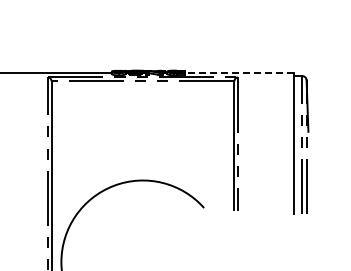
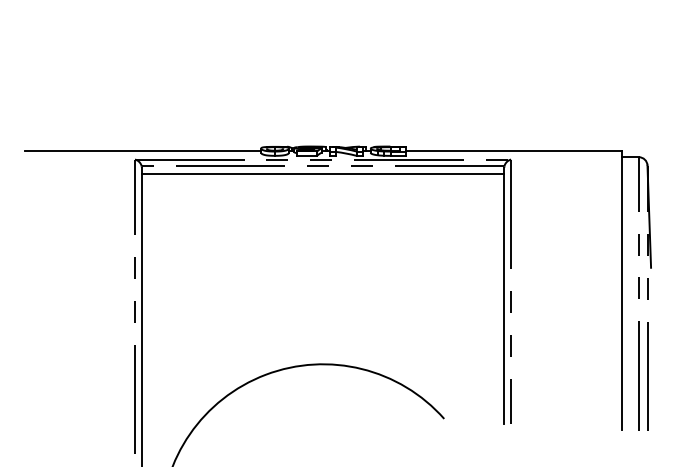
line: (238, 72) -> (512, 150), dashed -> solid
line: (142, 84) -> (322, 173), added

